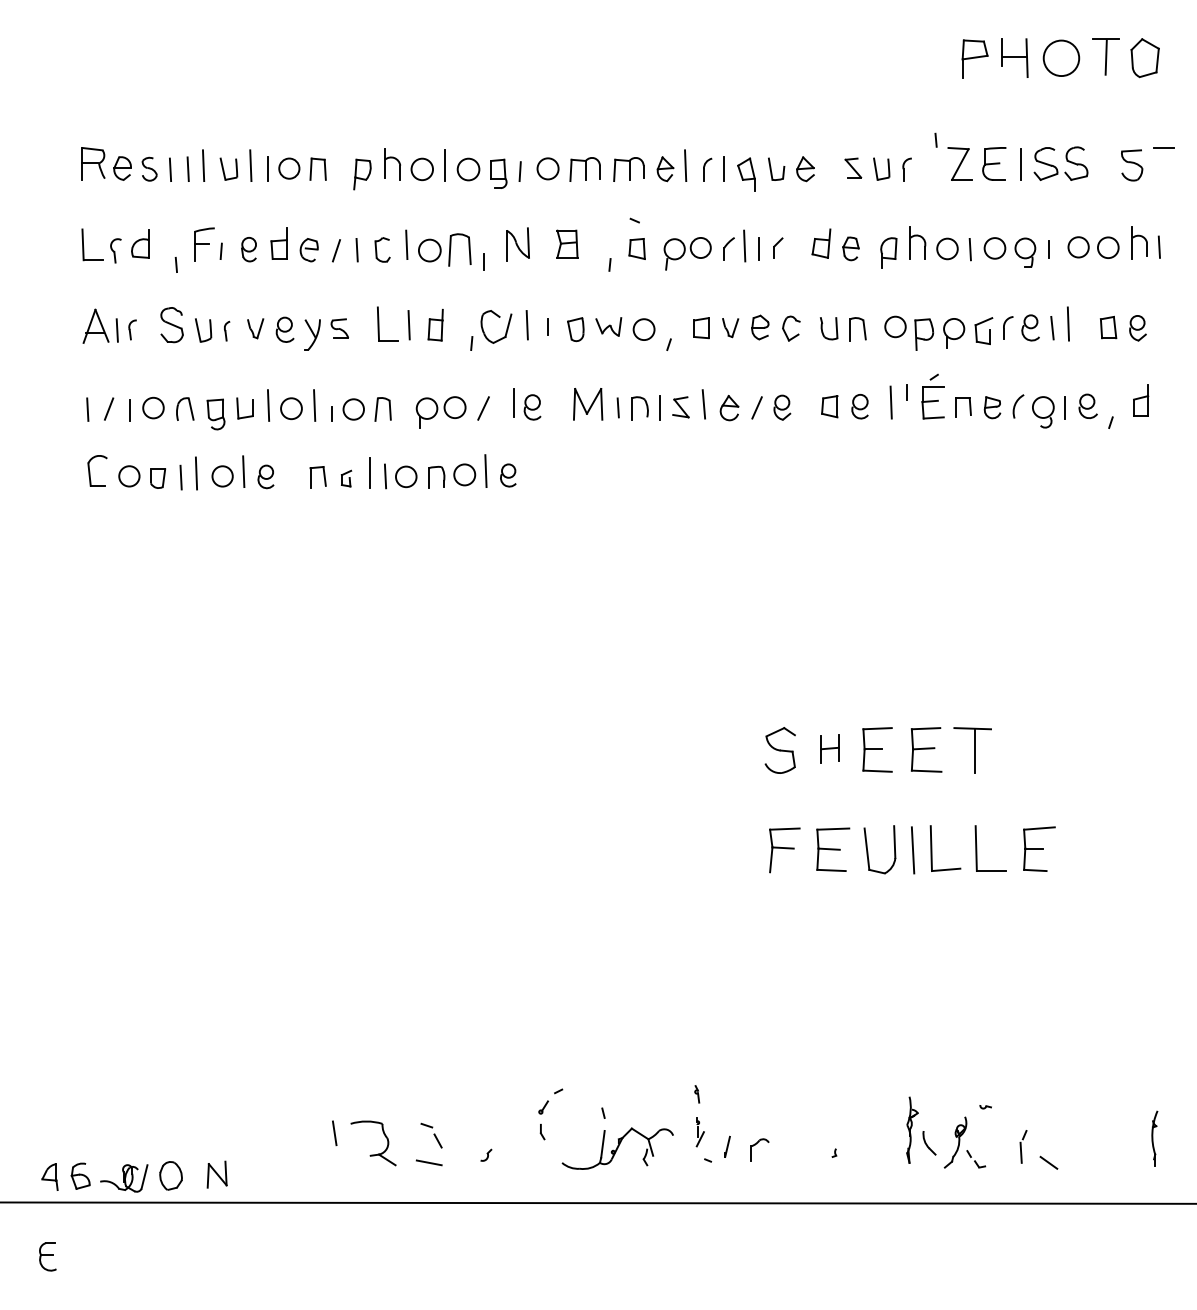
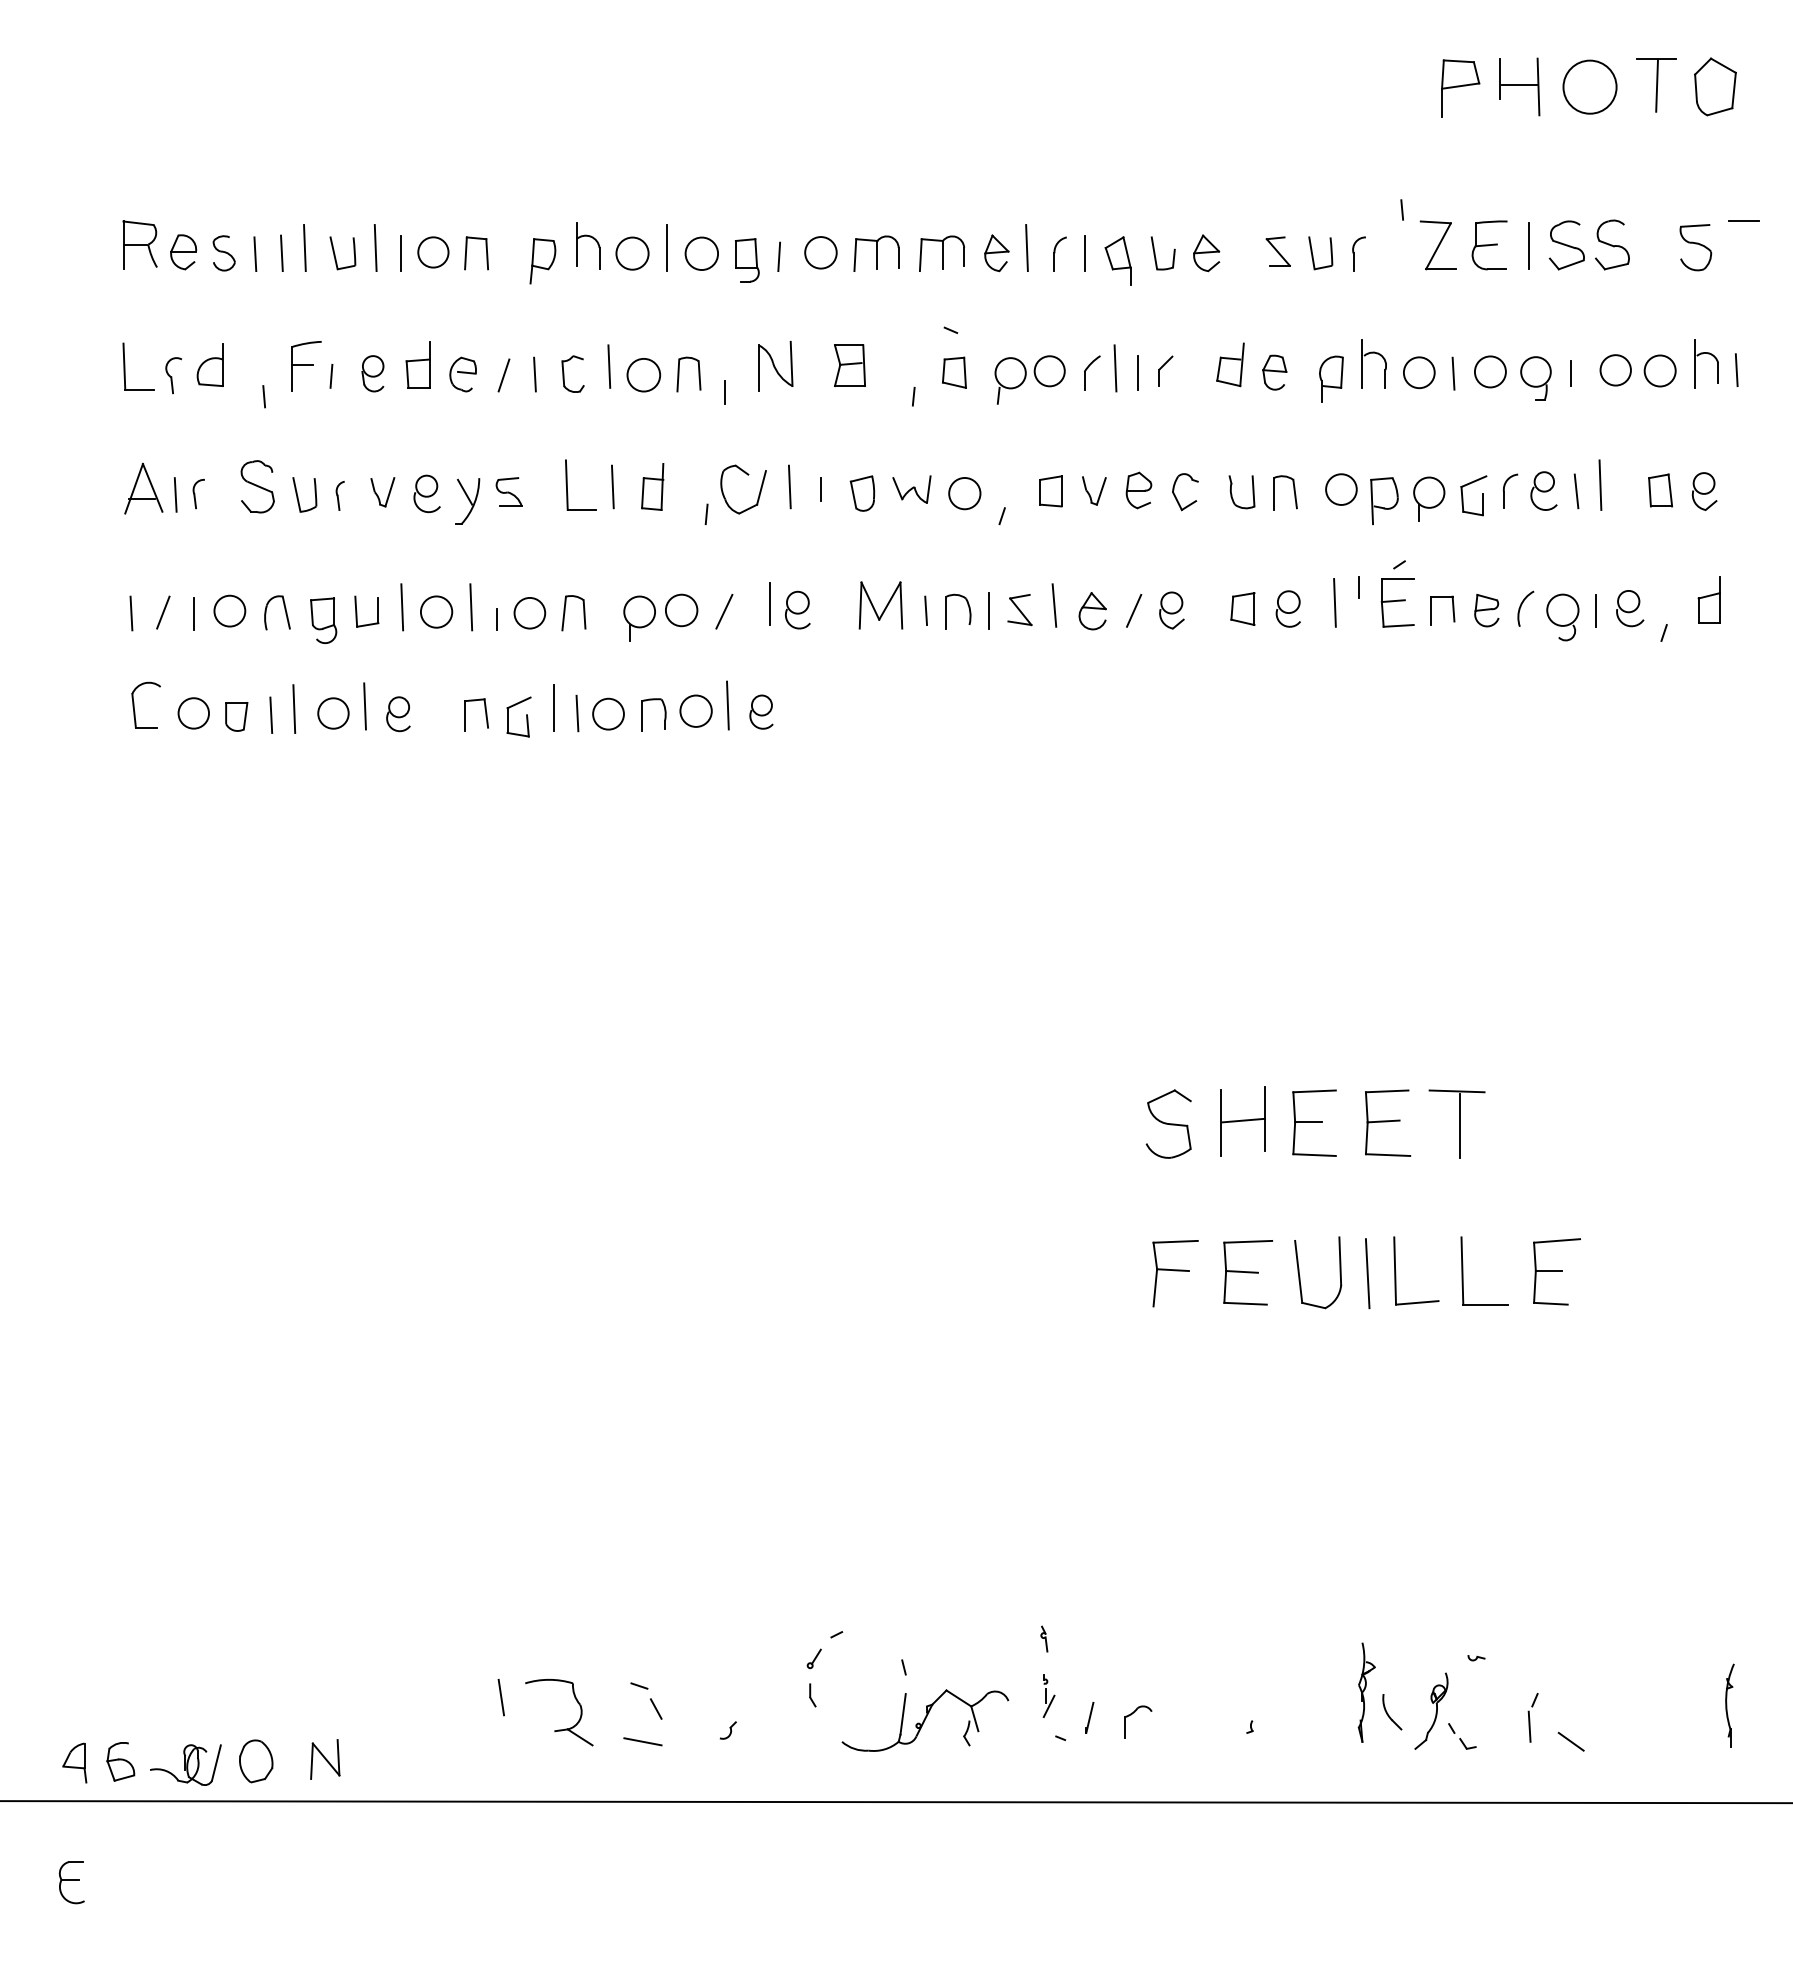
part: (459, 250) -> (688, 375), size x0.71
part: (346, 478) -> (519, 716), size x1.67
part: (829, 748) -> (1242, 1121), size x1.67

